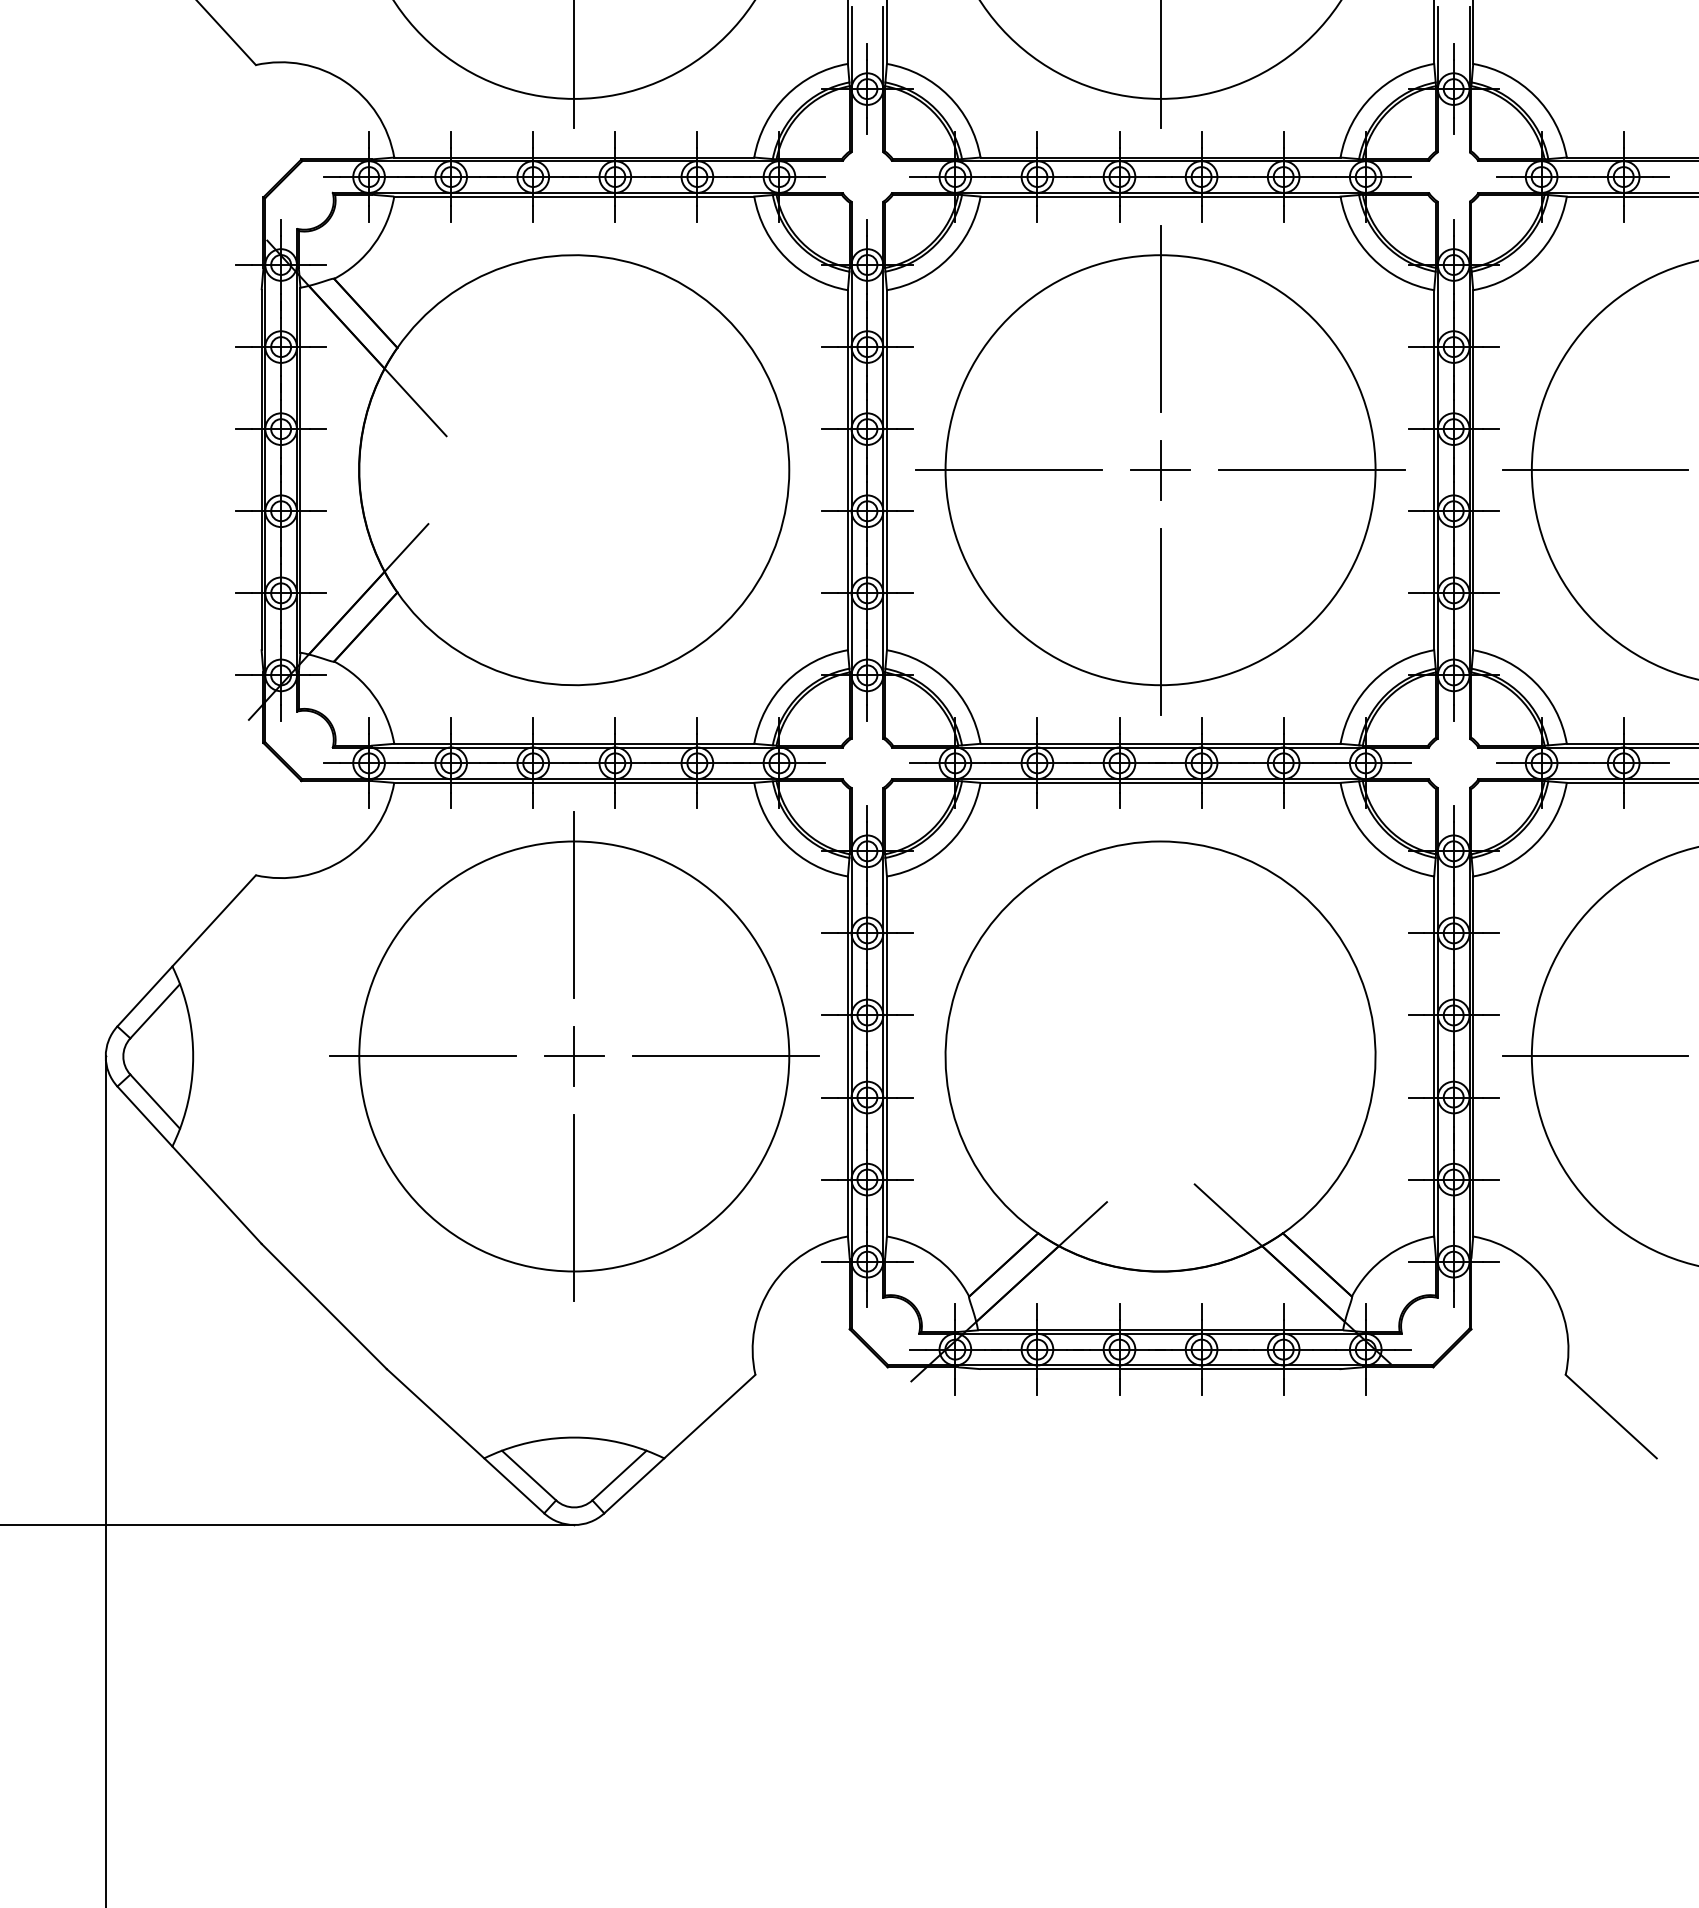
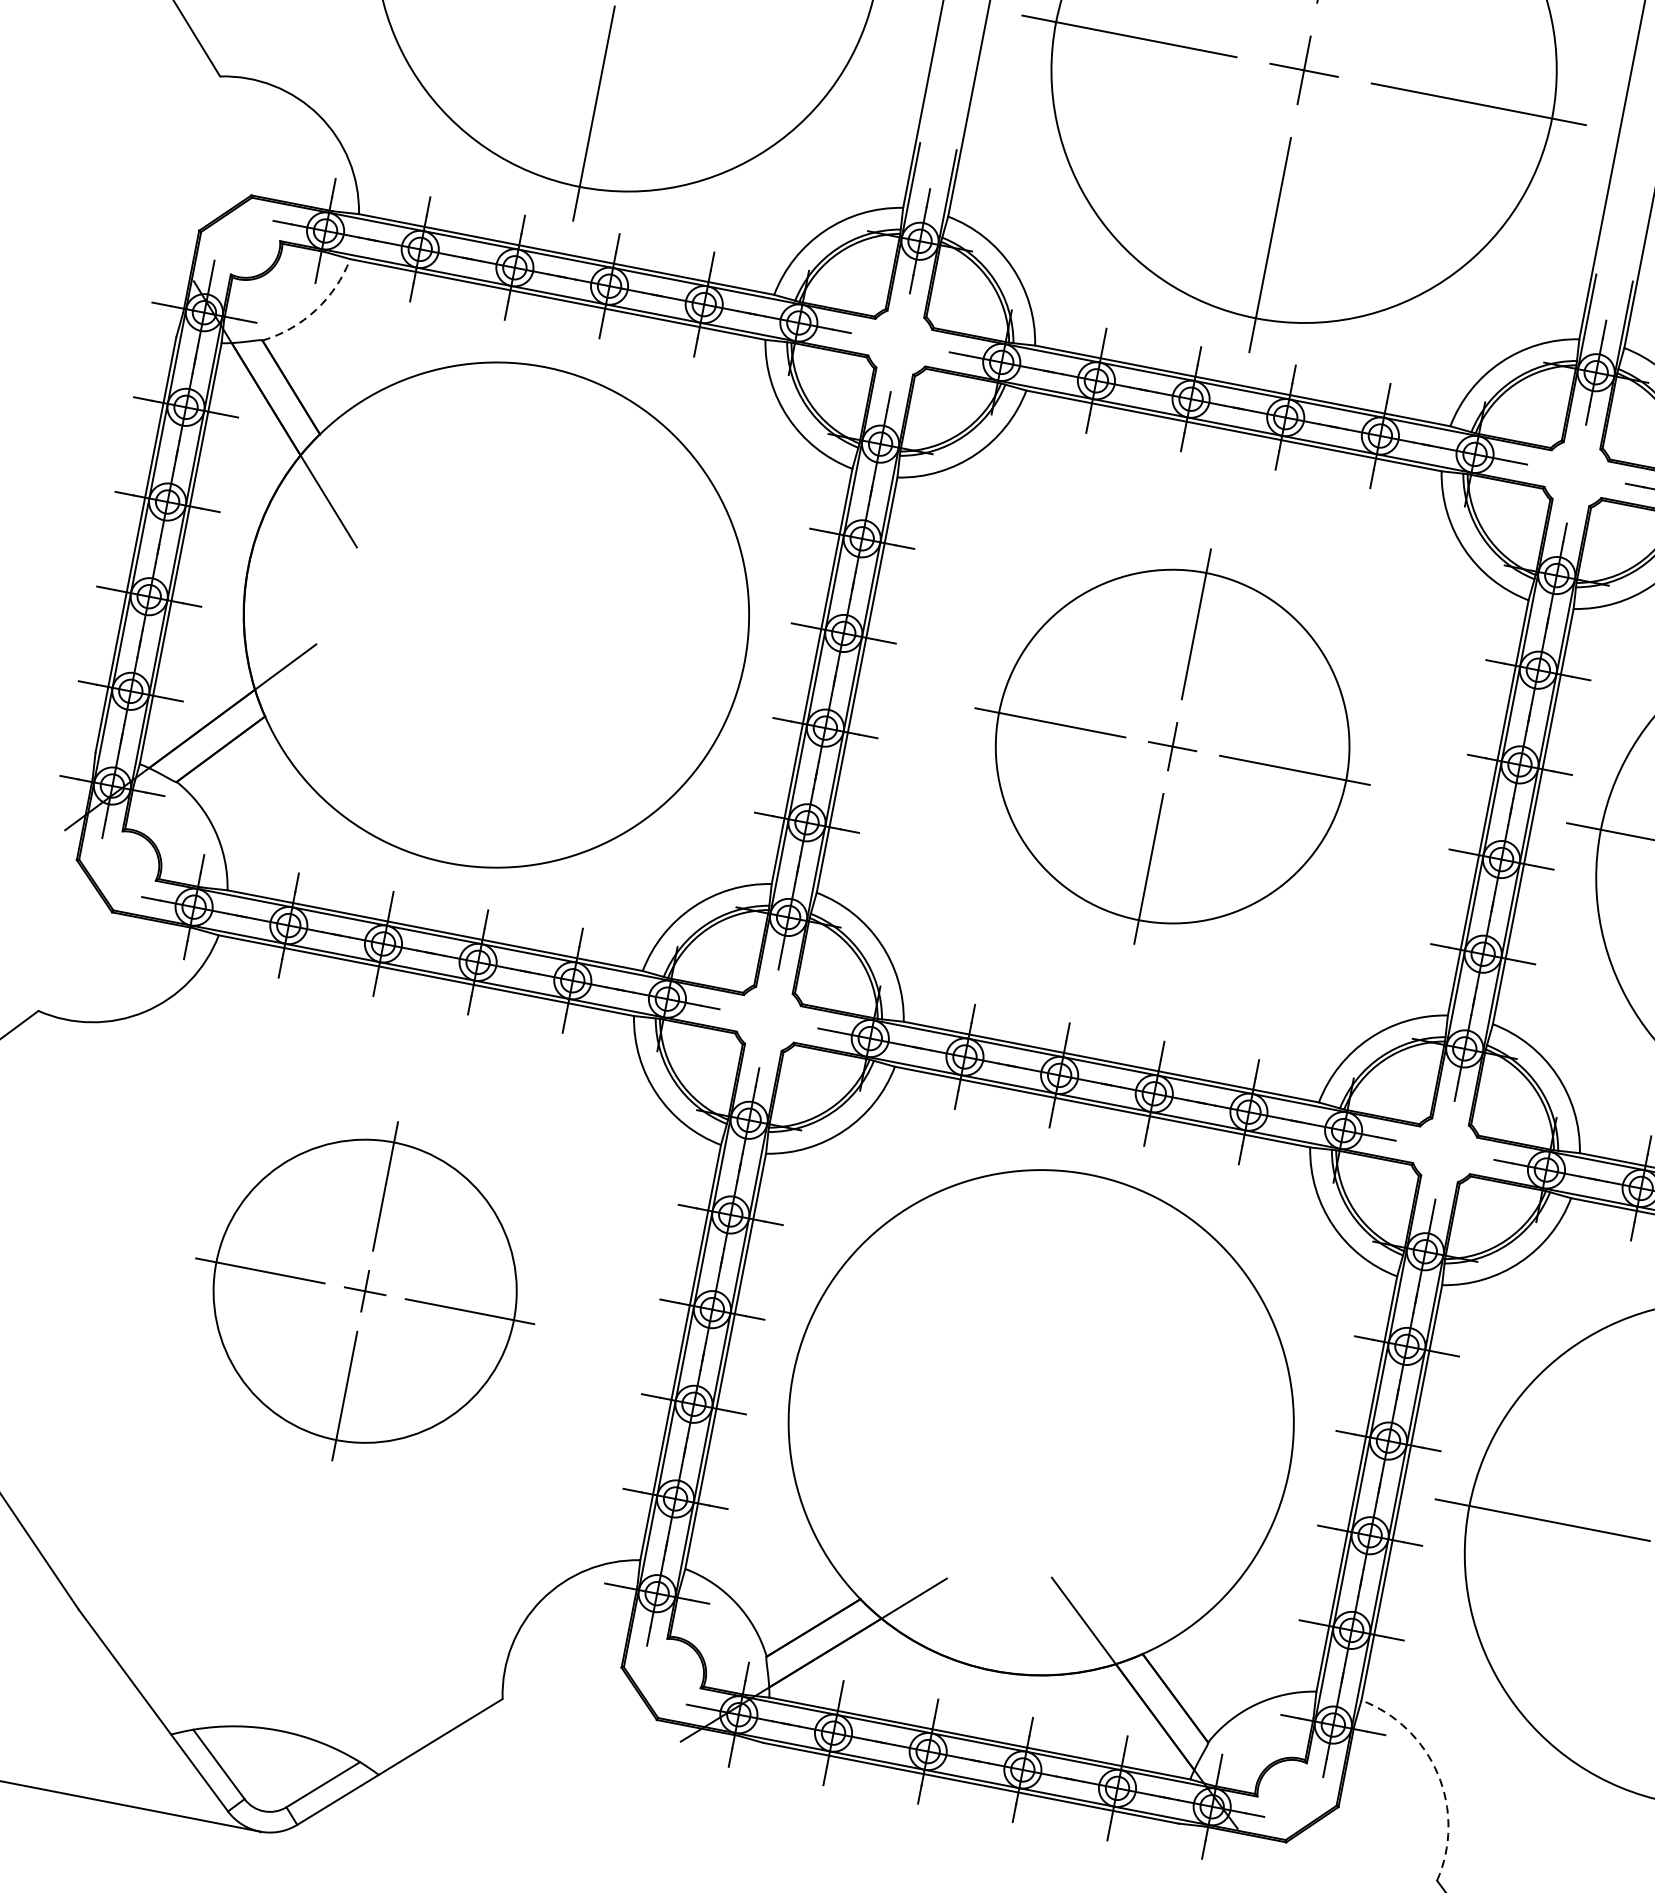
arc: (373, 244) -> (315, 309), solid -> dashed
part: (1160, 470) -> (1172, 746), size x0.7
part: (574, 1056) -> (365, 1291), size x0.6
arc: (1549, 1285) -> (1438, 1774), solid -> dashed

